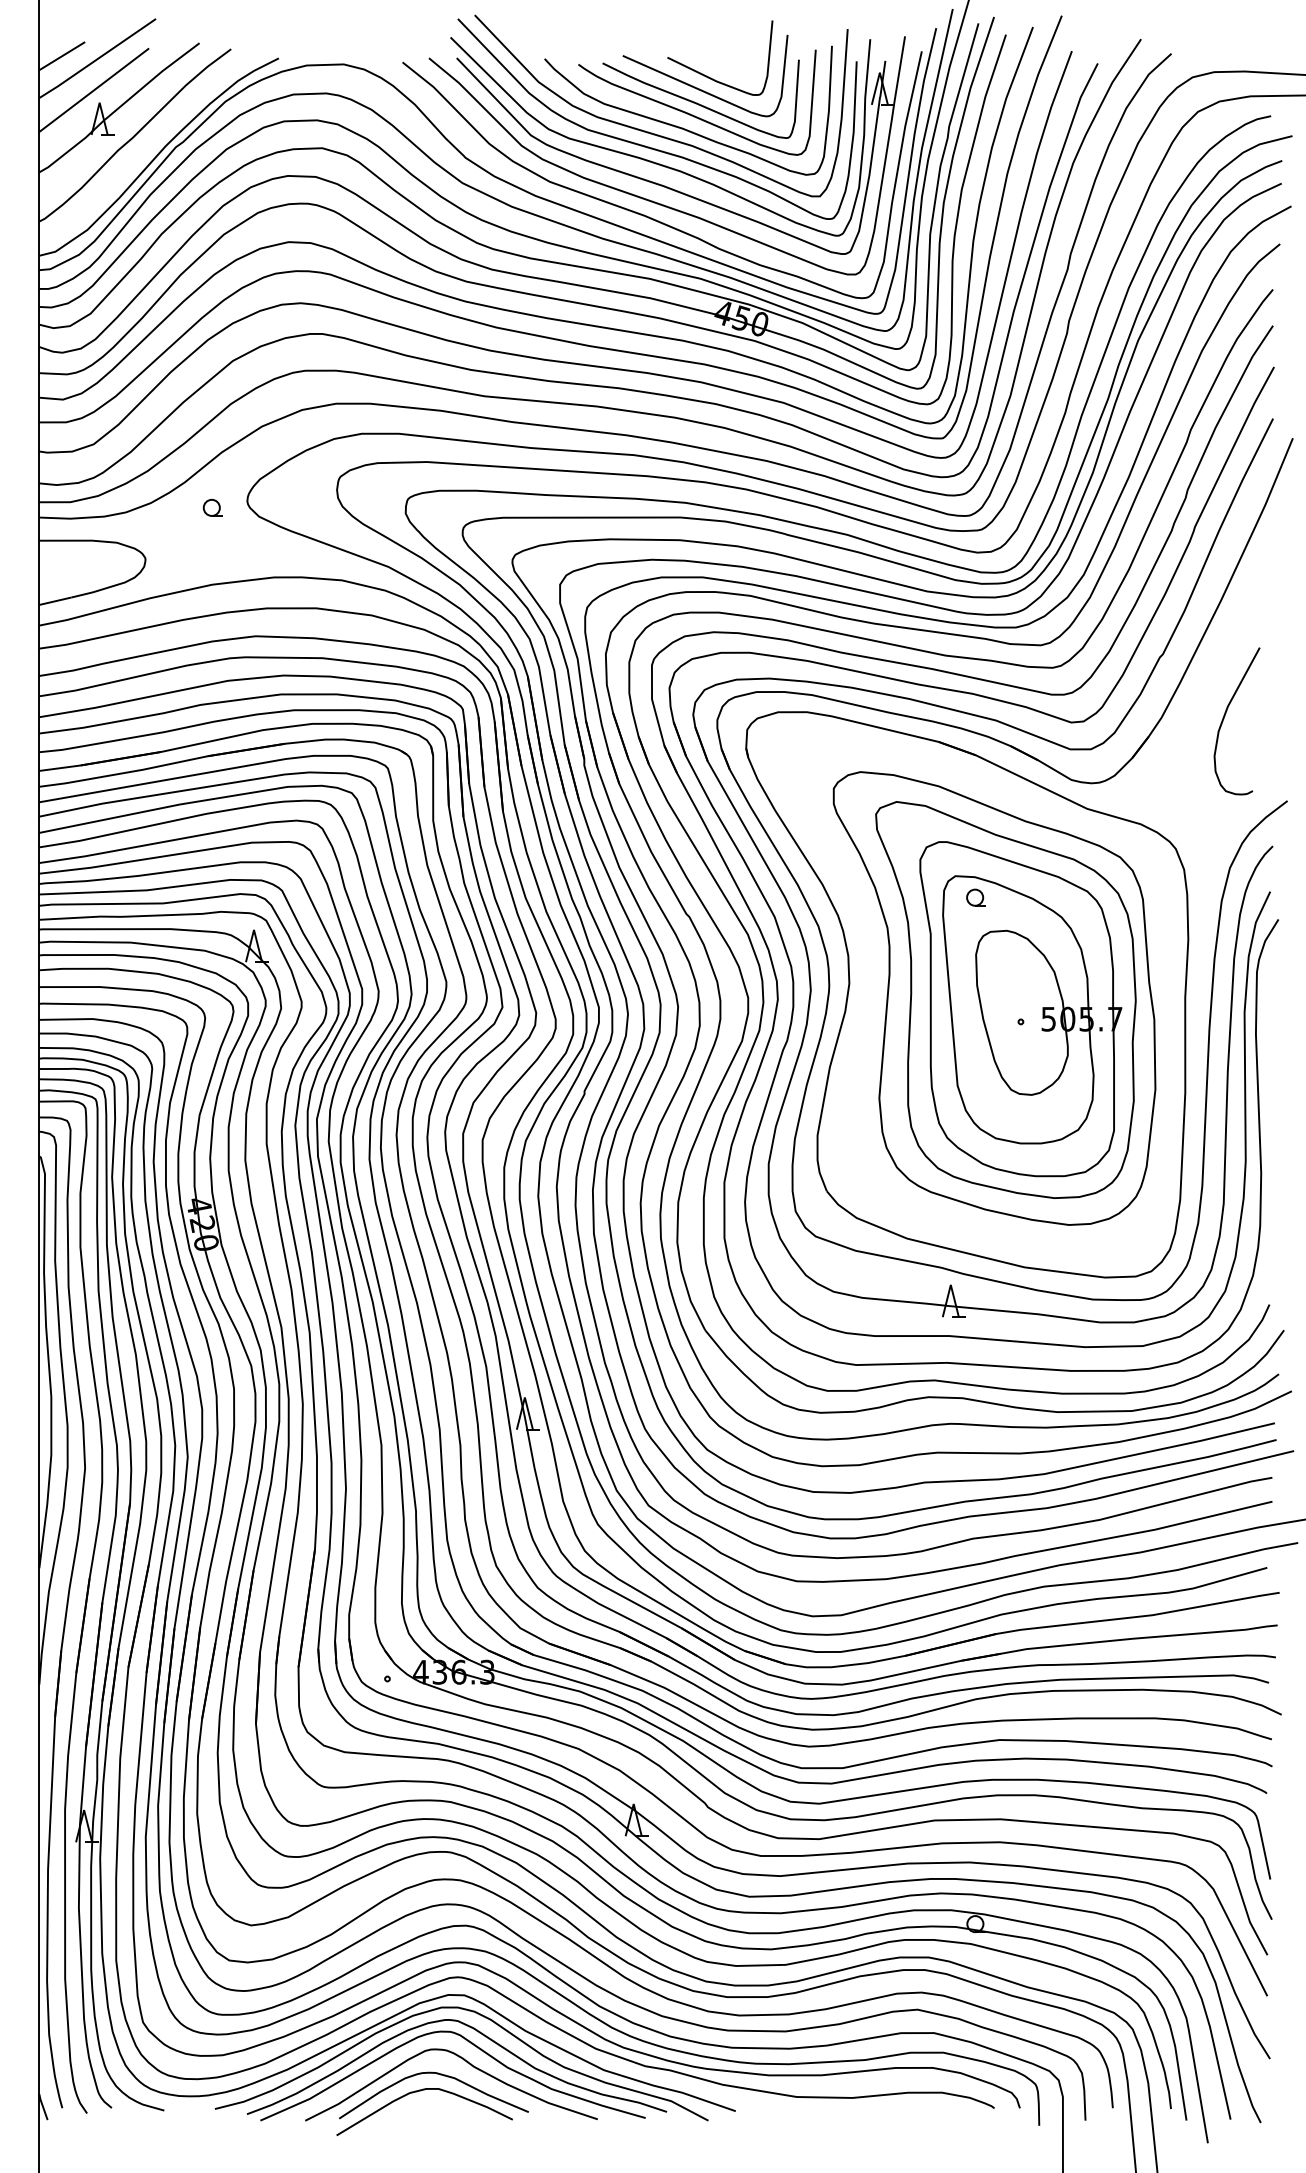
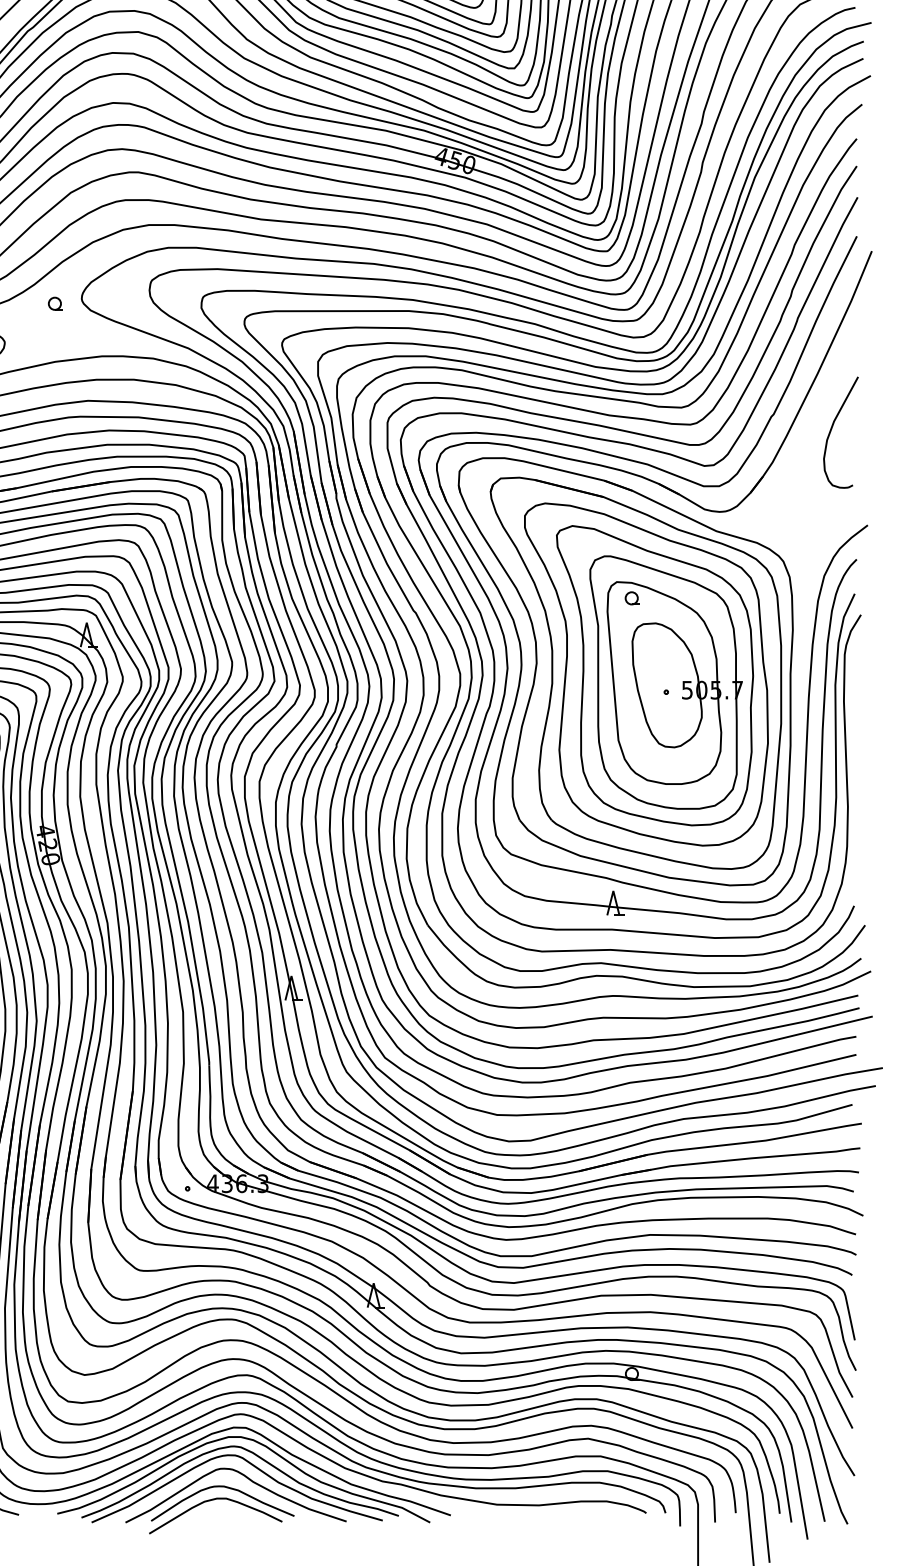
curve: (1225, 716) -> (832, 428), moved
part: (980, 996) -> (635, 673), added

